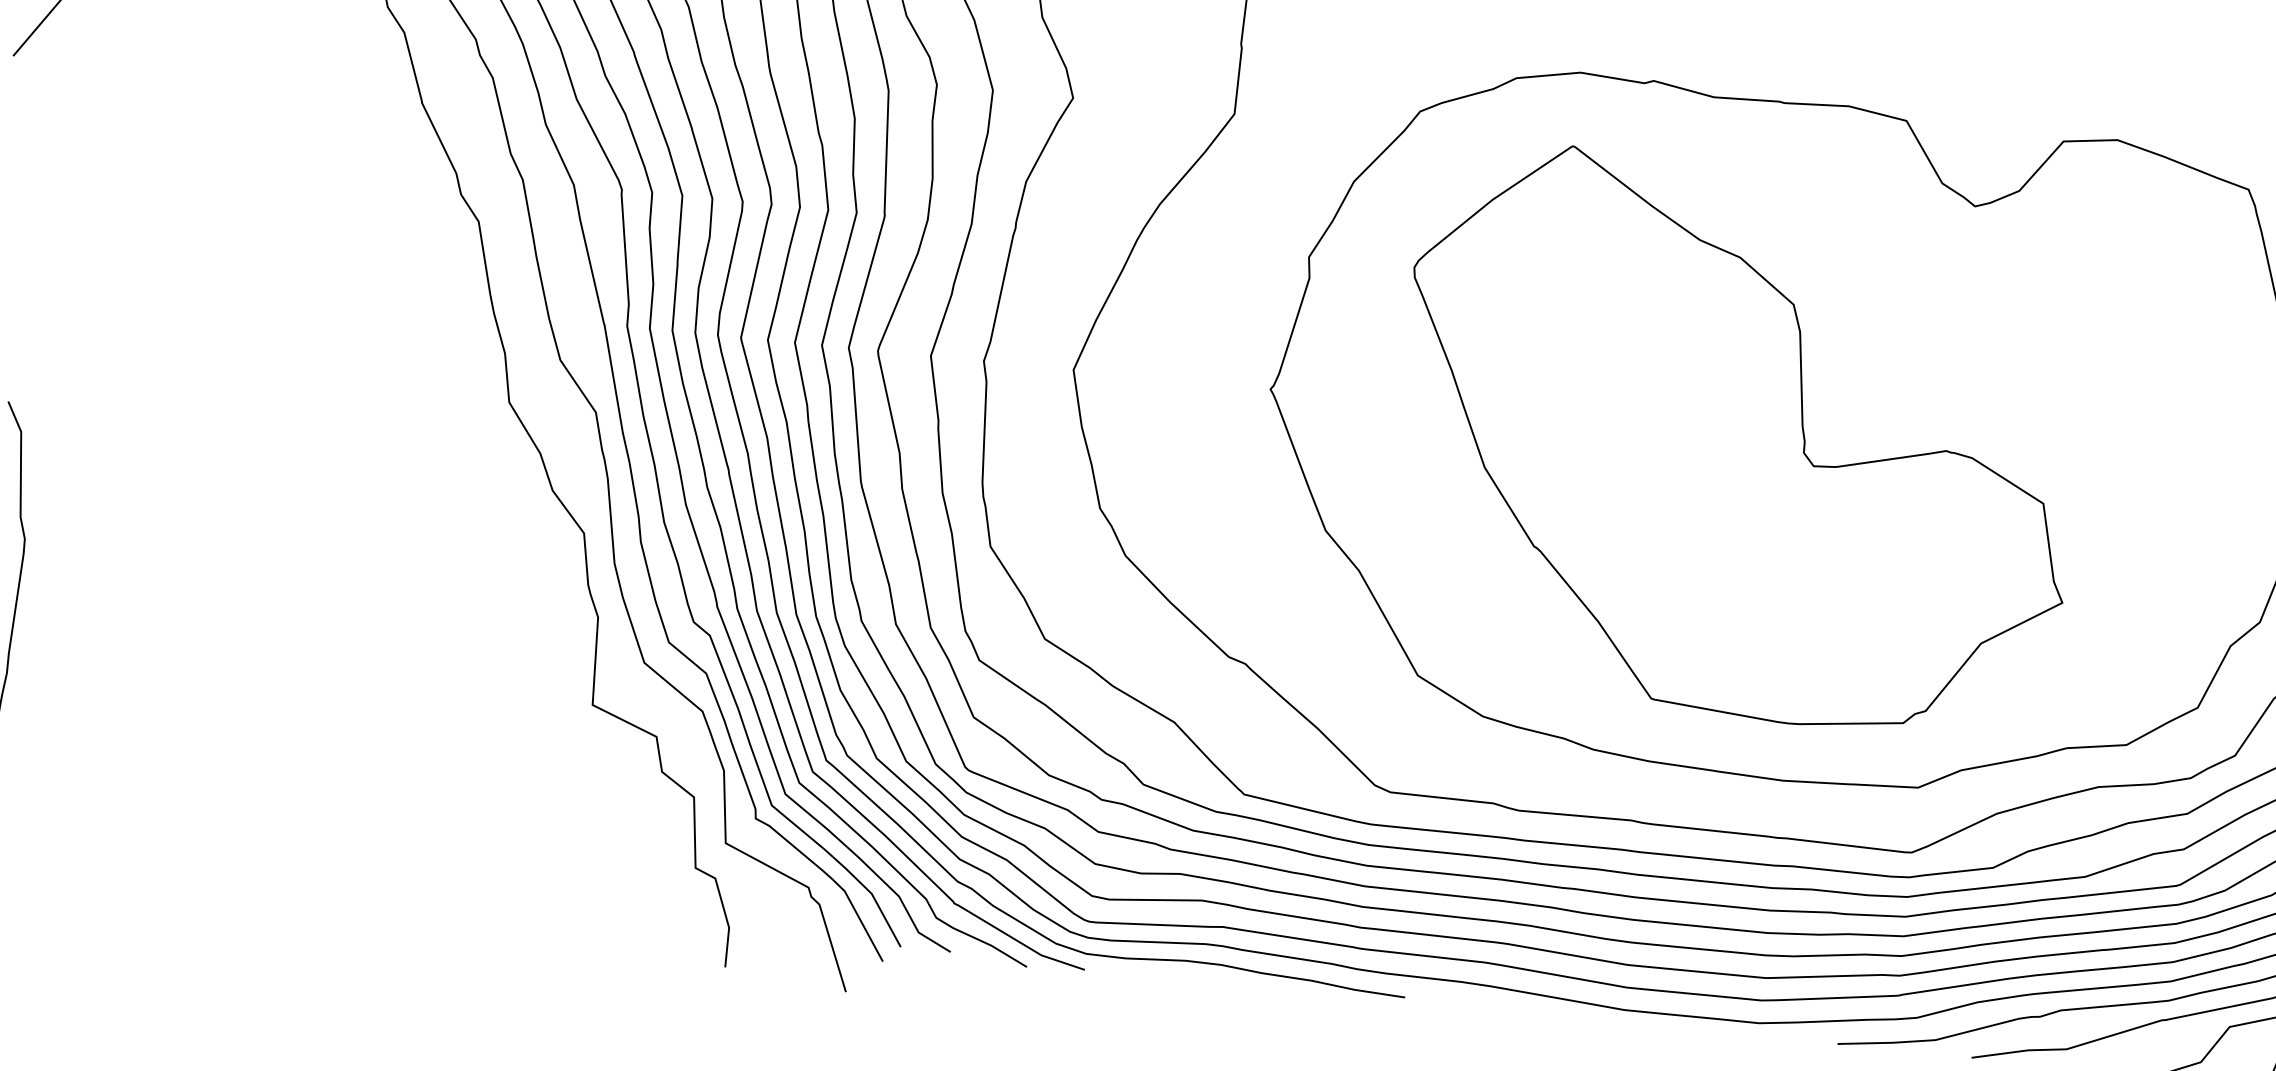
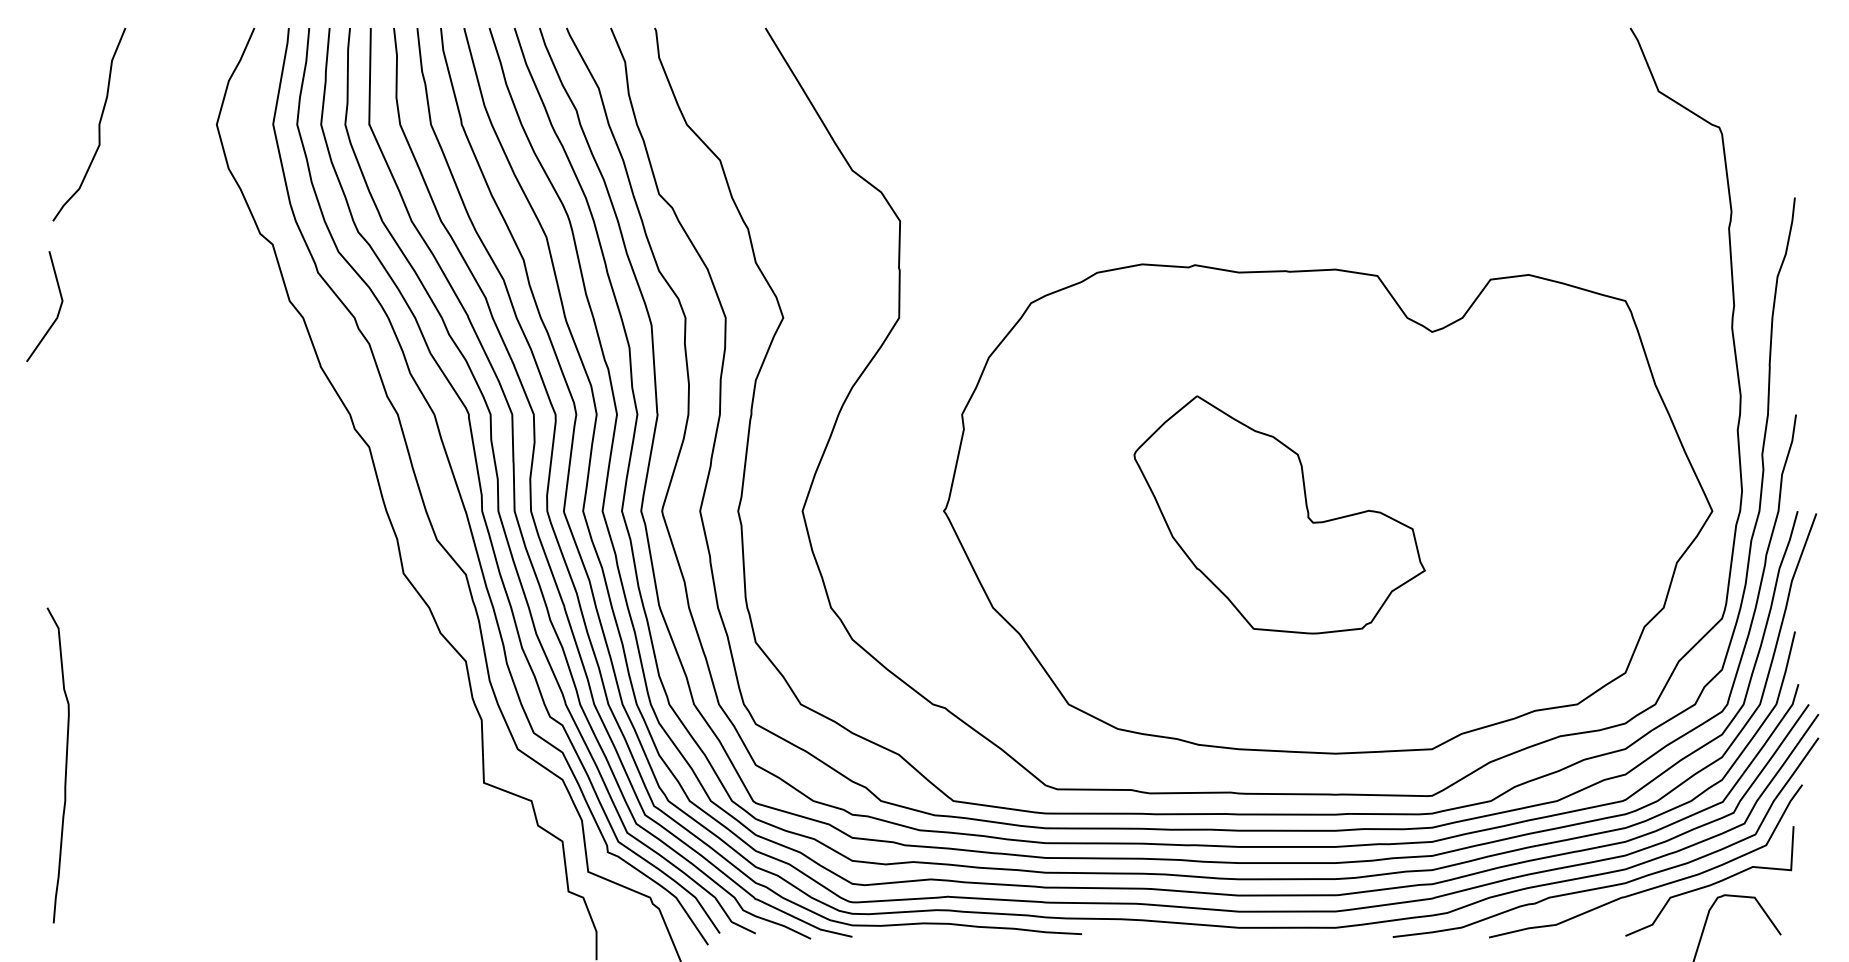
part: (1737, 439) -> (1279, 514), size x0.6

